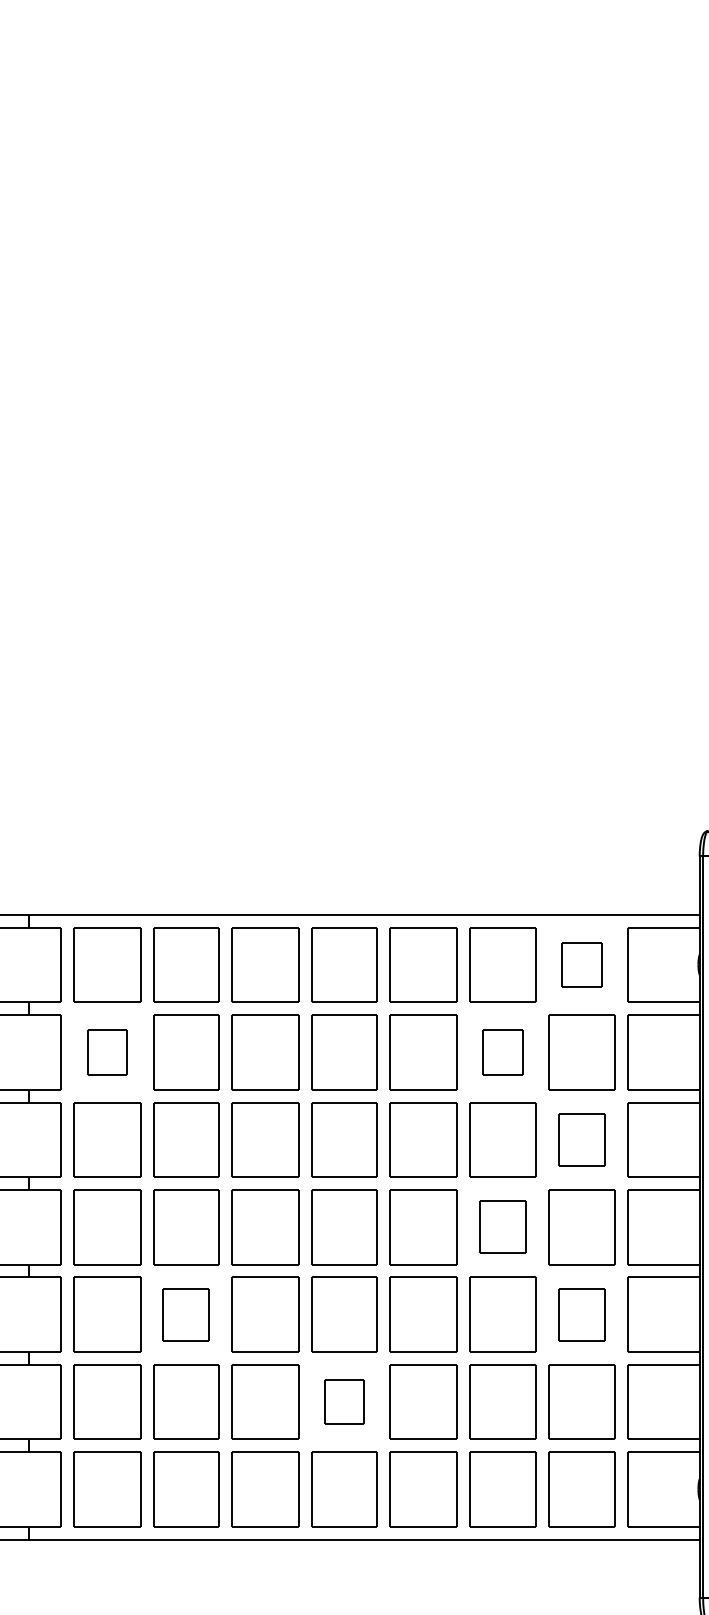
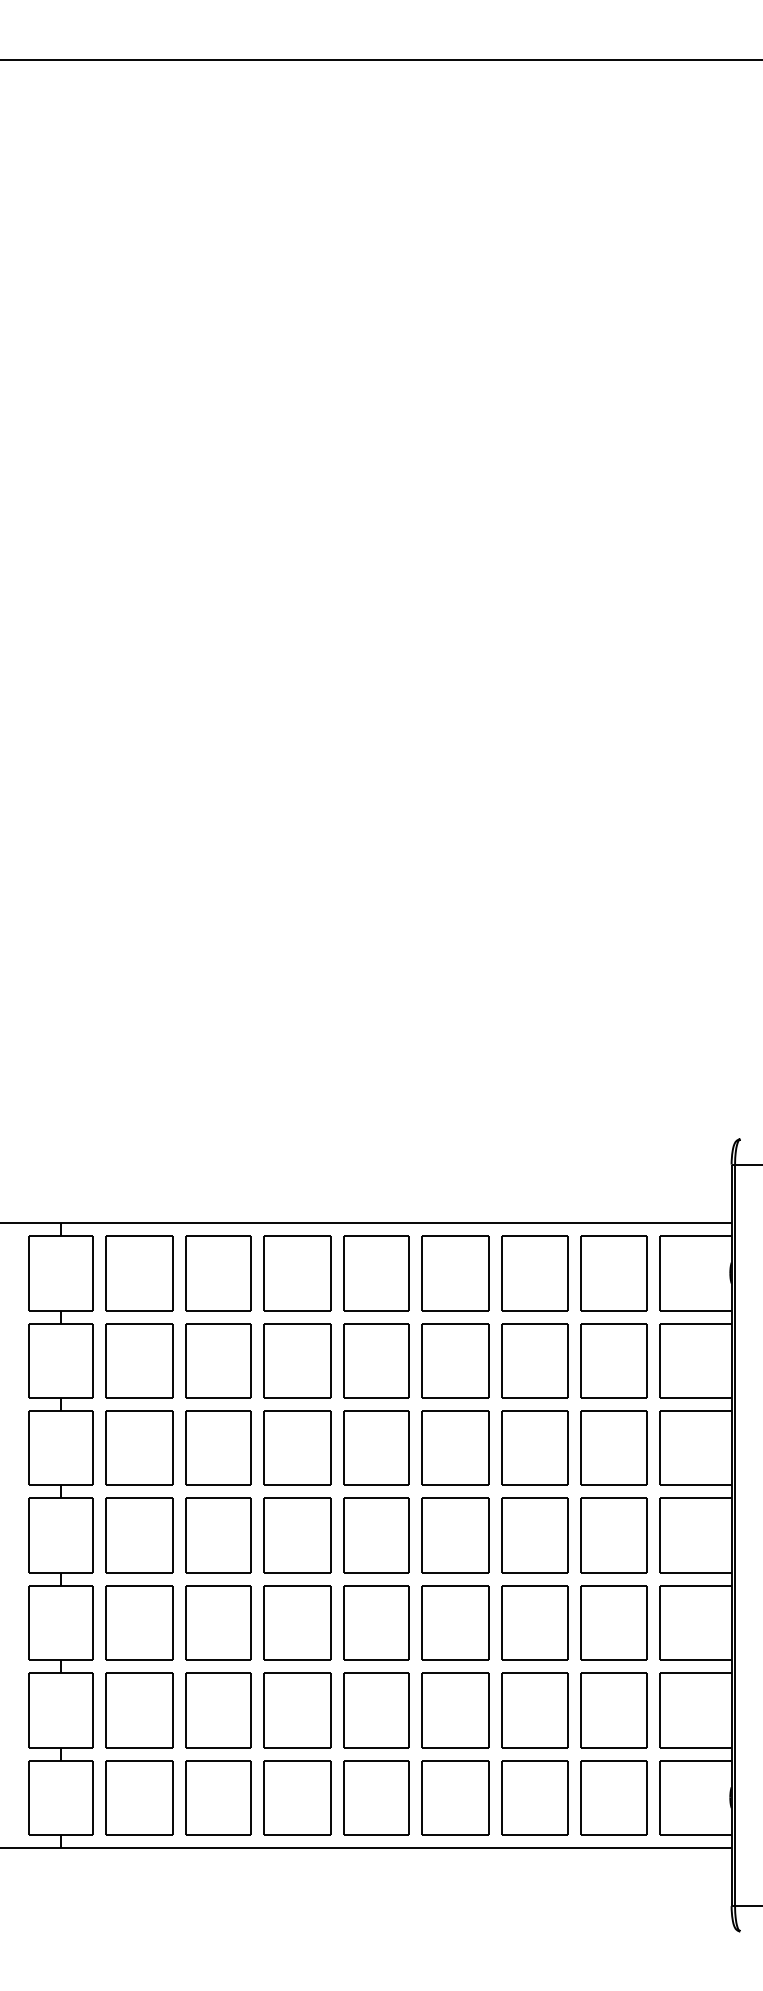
part: (581, 965) -> (613, 1273), size x1.67
part: (107, 1052) -> (139, 1360), size x1.67
part: (502, 1052) -> (534, 1360), size x1.67
part: (581, 1139) -> (613, 1447), size x1.43
part: (502, 1227) -> (534, 1535), size x1.43
part: (186, 1314) -> (218, 1622), size x1.43
part: (581, 1314) -> (613, 1622), size x1.43
part: (344, 1402) -> (376, 1710), size x1.67

